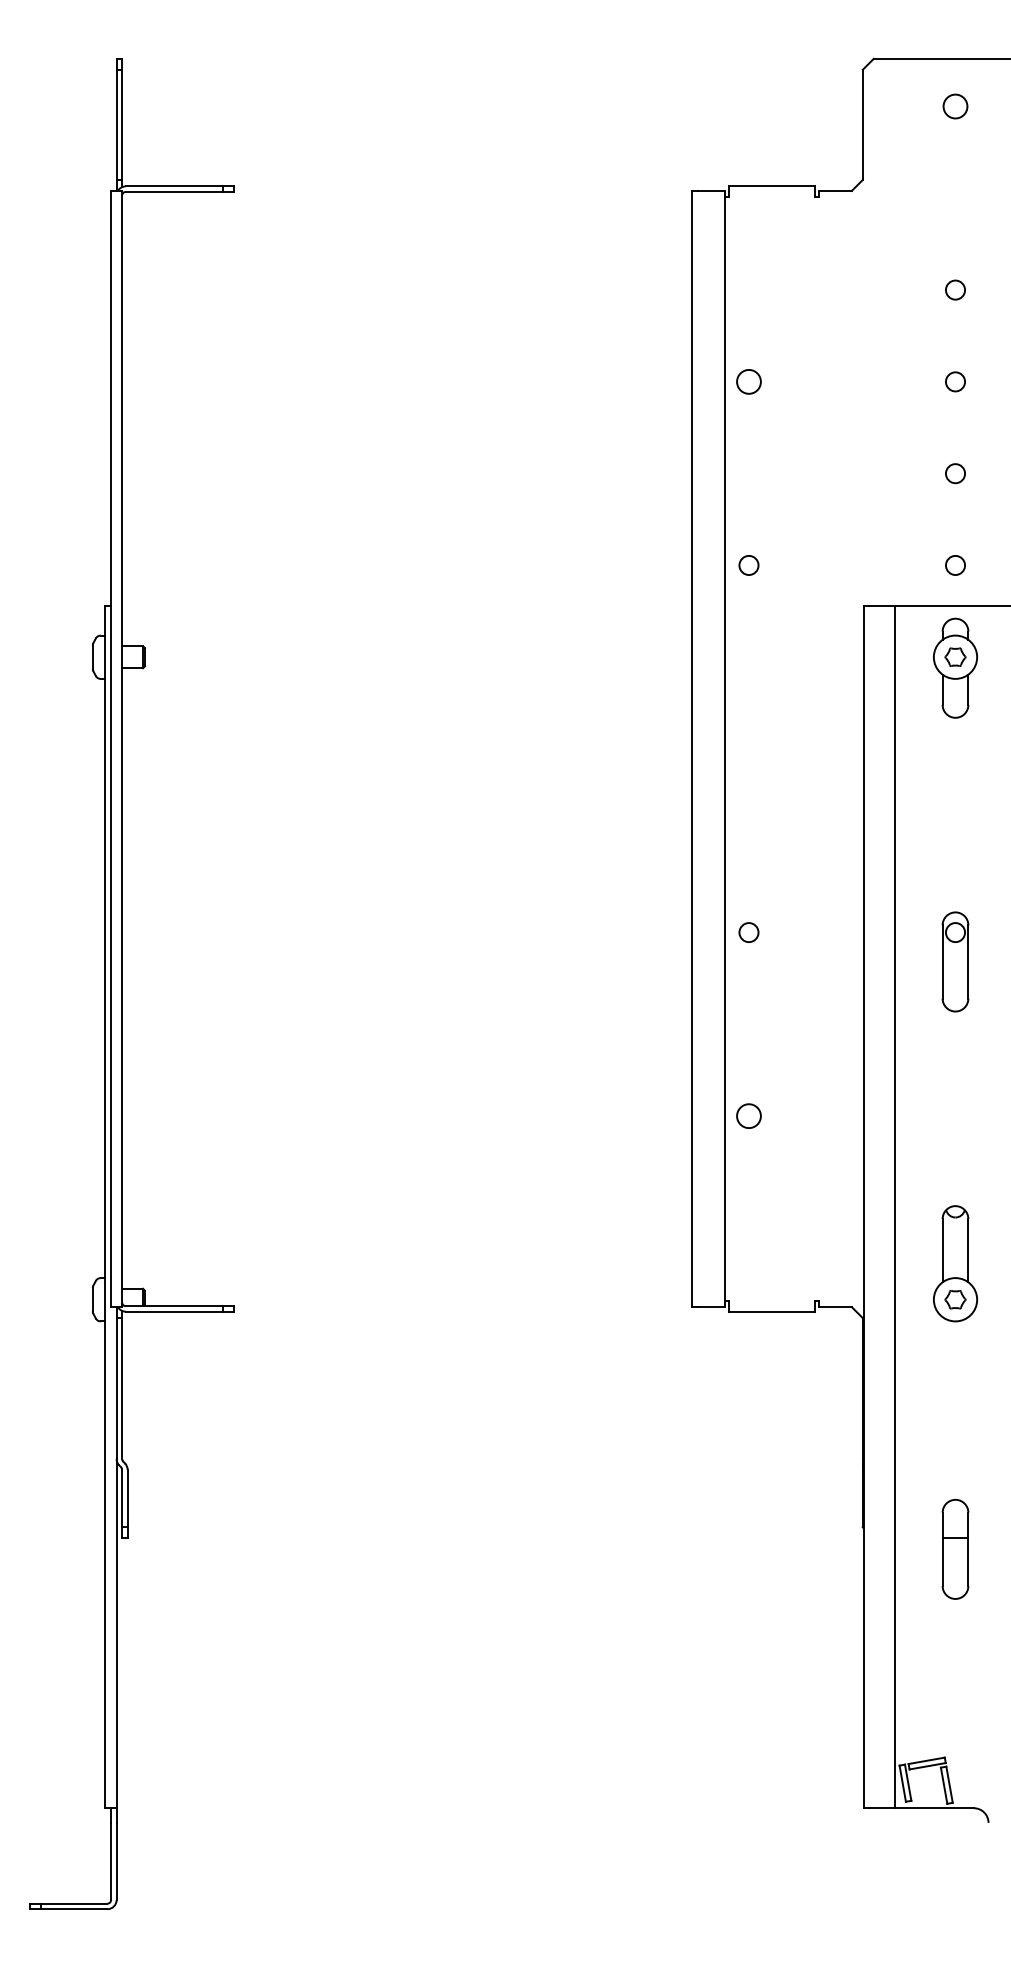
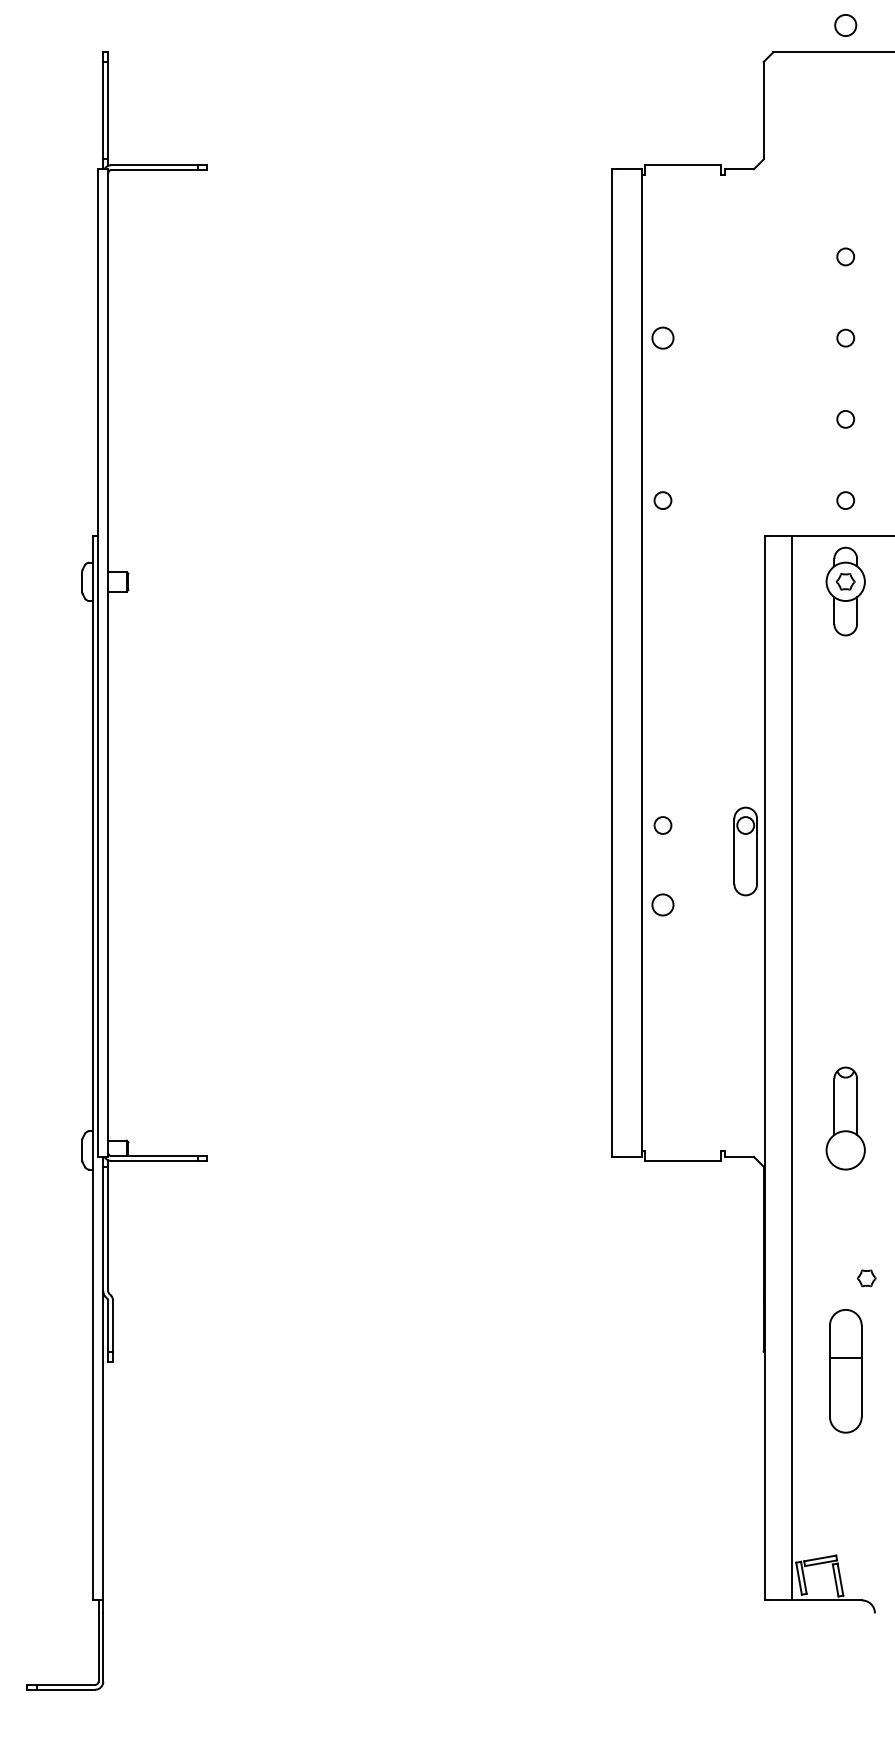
circle: (955, 106) -> (845, 25), moved
part: (955, 961) -> (745, 851), moved
circle: (748, 1115) -> (662, 904), moved
part: (955, 1299) -> (866, 1278), moved
part: (955, 1549) -> (845, 1371), size x1.4

